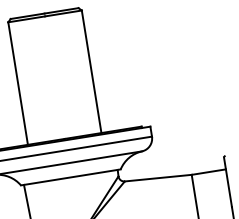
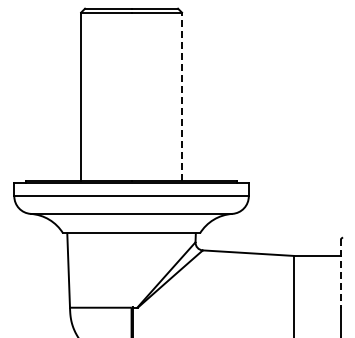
line: (91, 71) -> (181, 96), solid -> dashed
line: (227, 182) -> (340, 274), solid -> dashed

